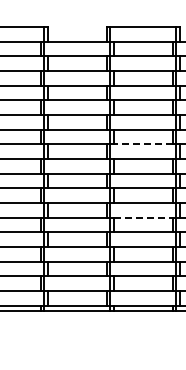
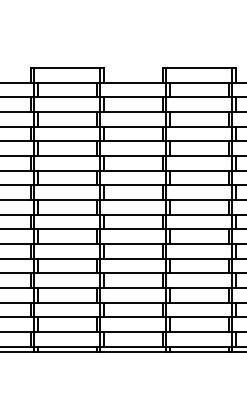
line: (142, 144) -> (198, 185), dashed -> solid
line: (143, 217) -> (199, 258), dashed -> solid

